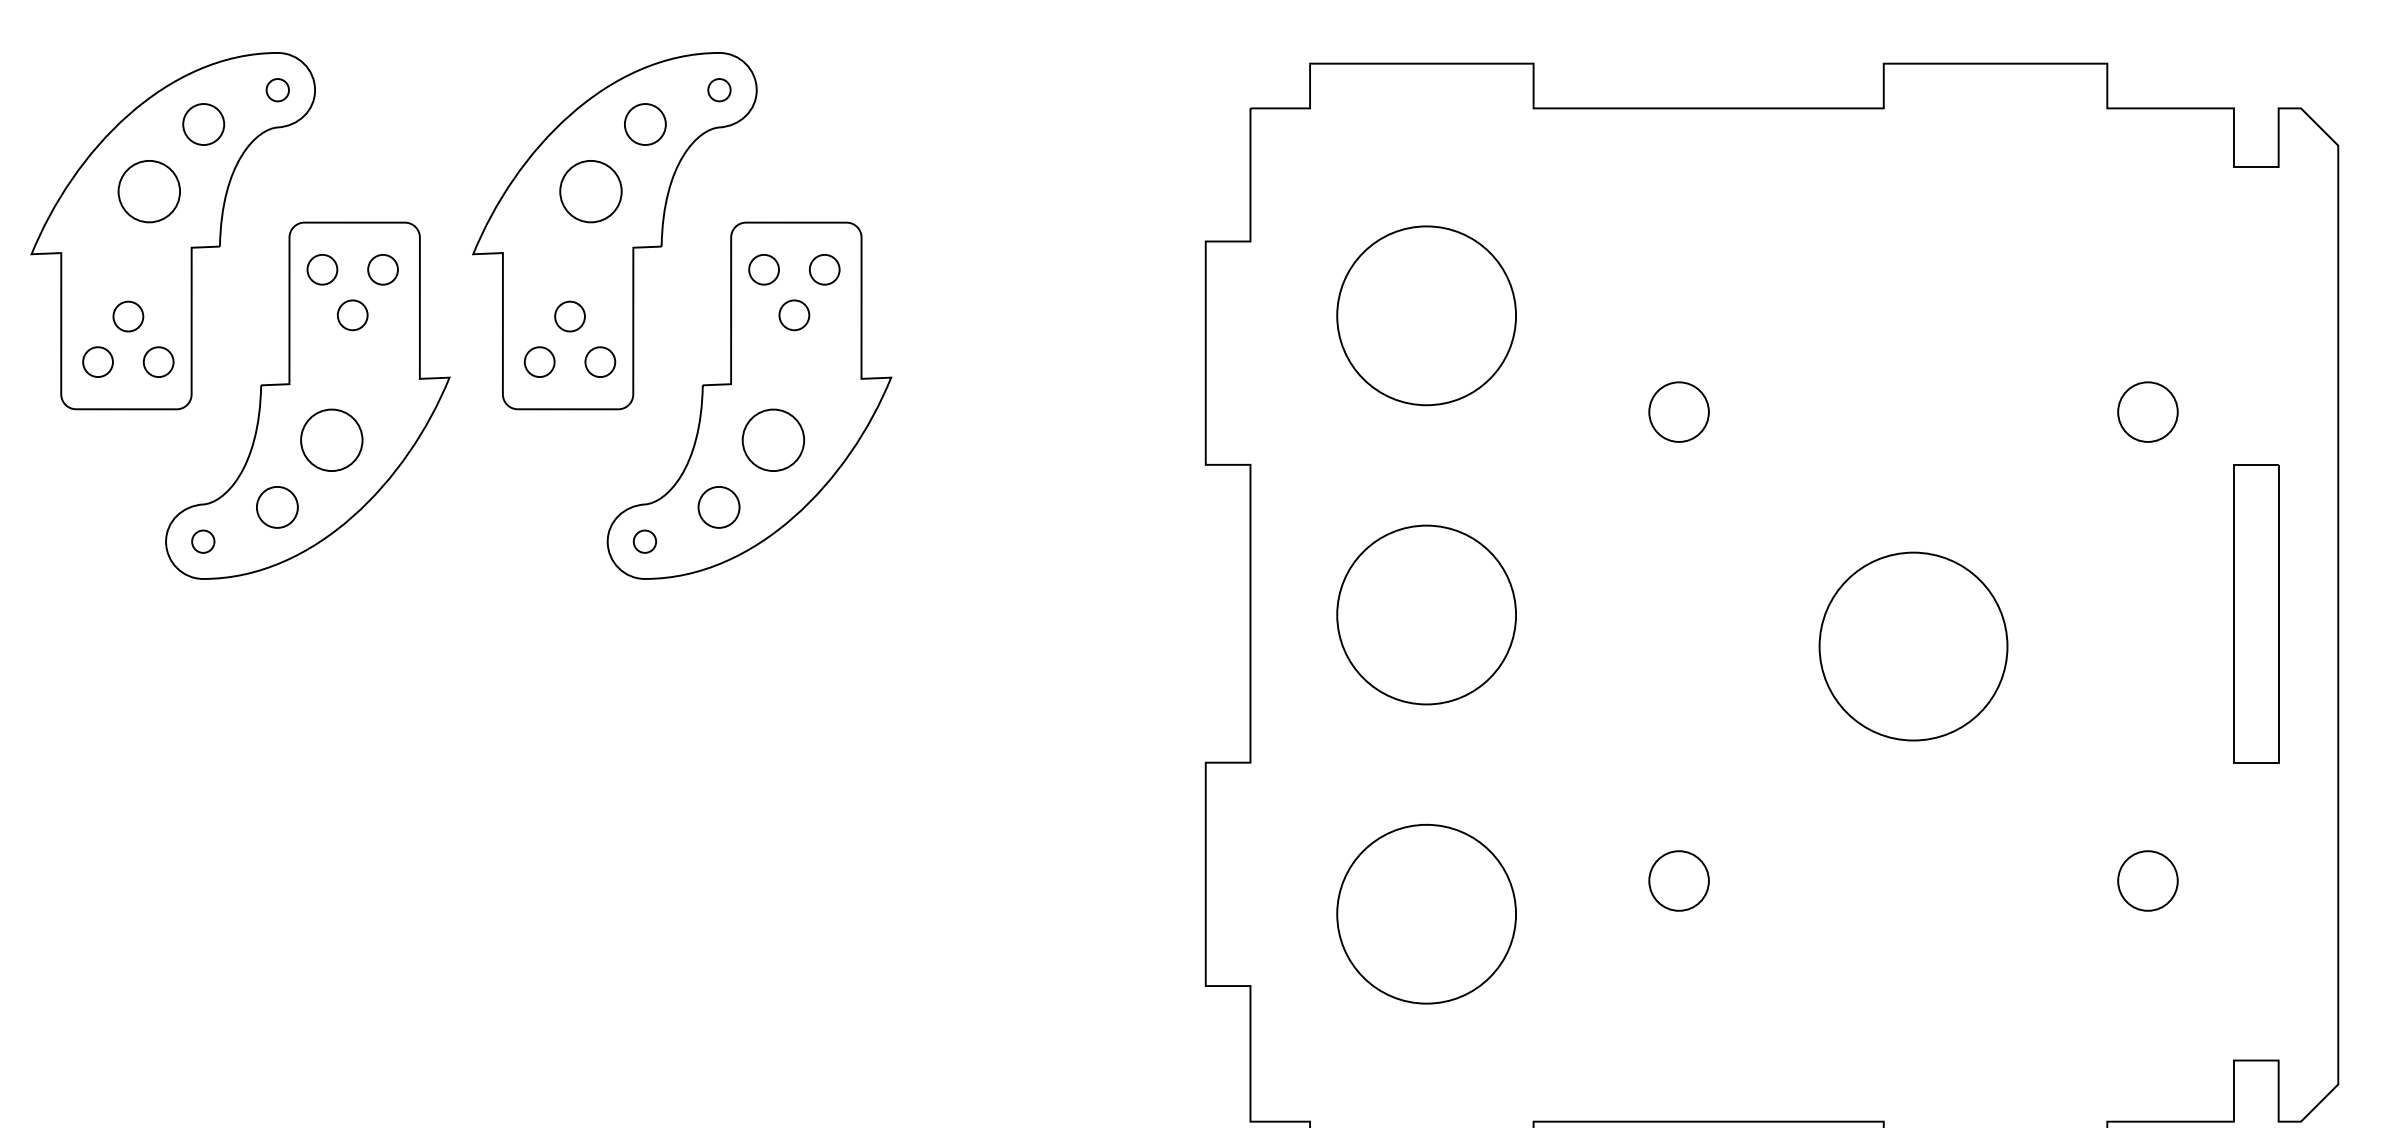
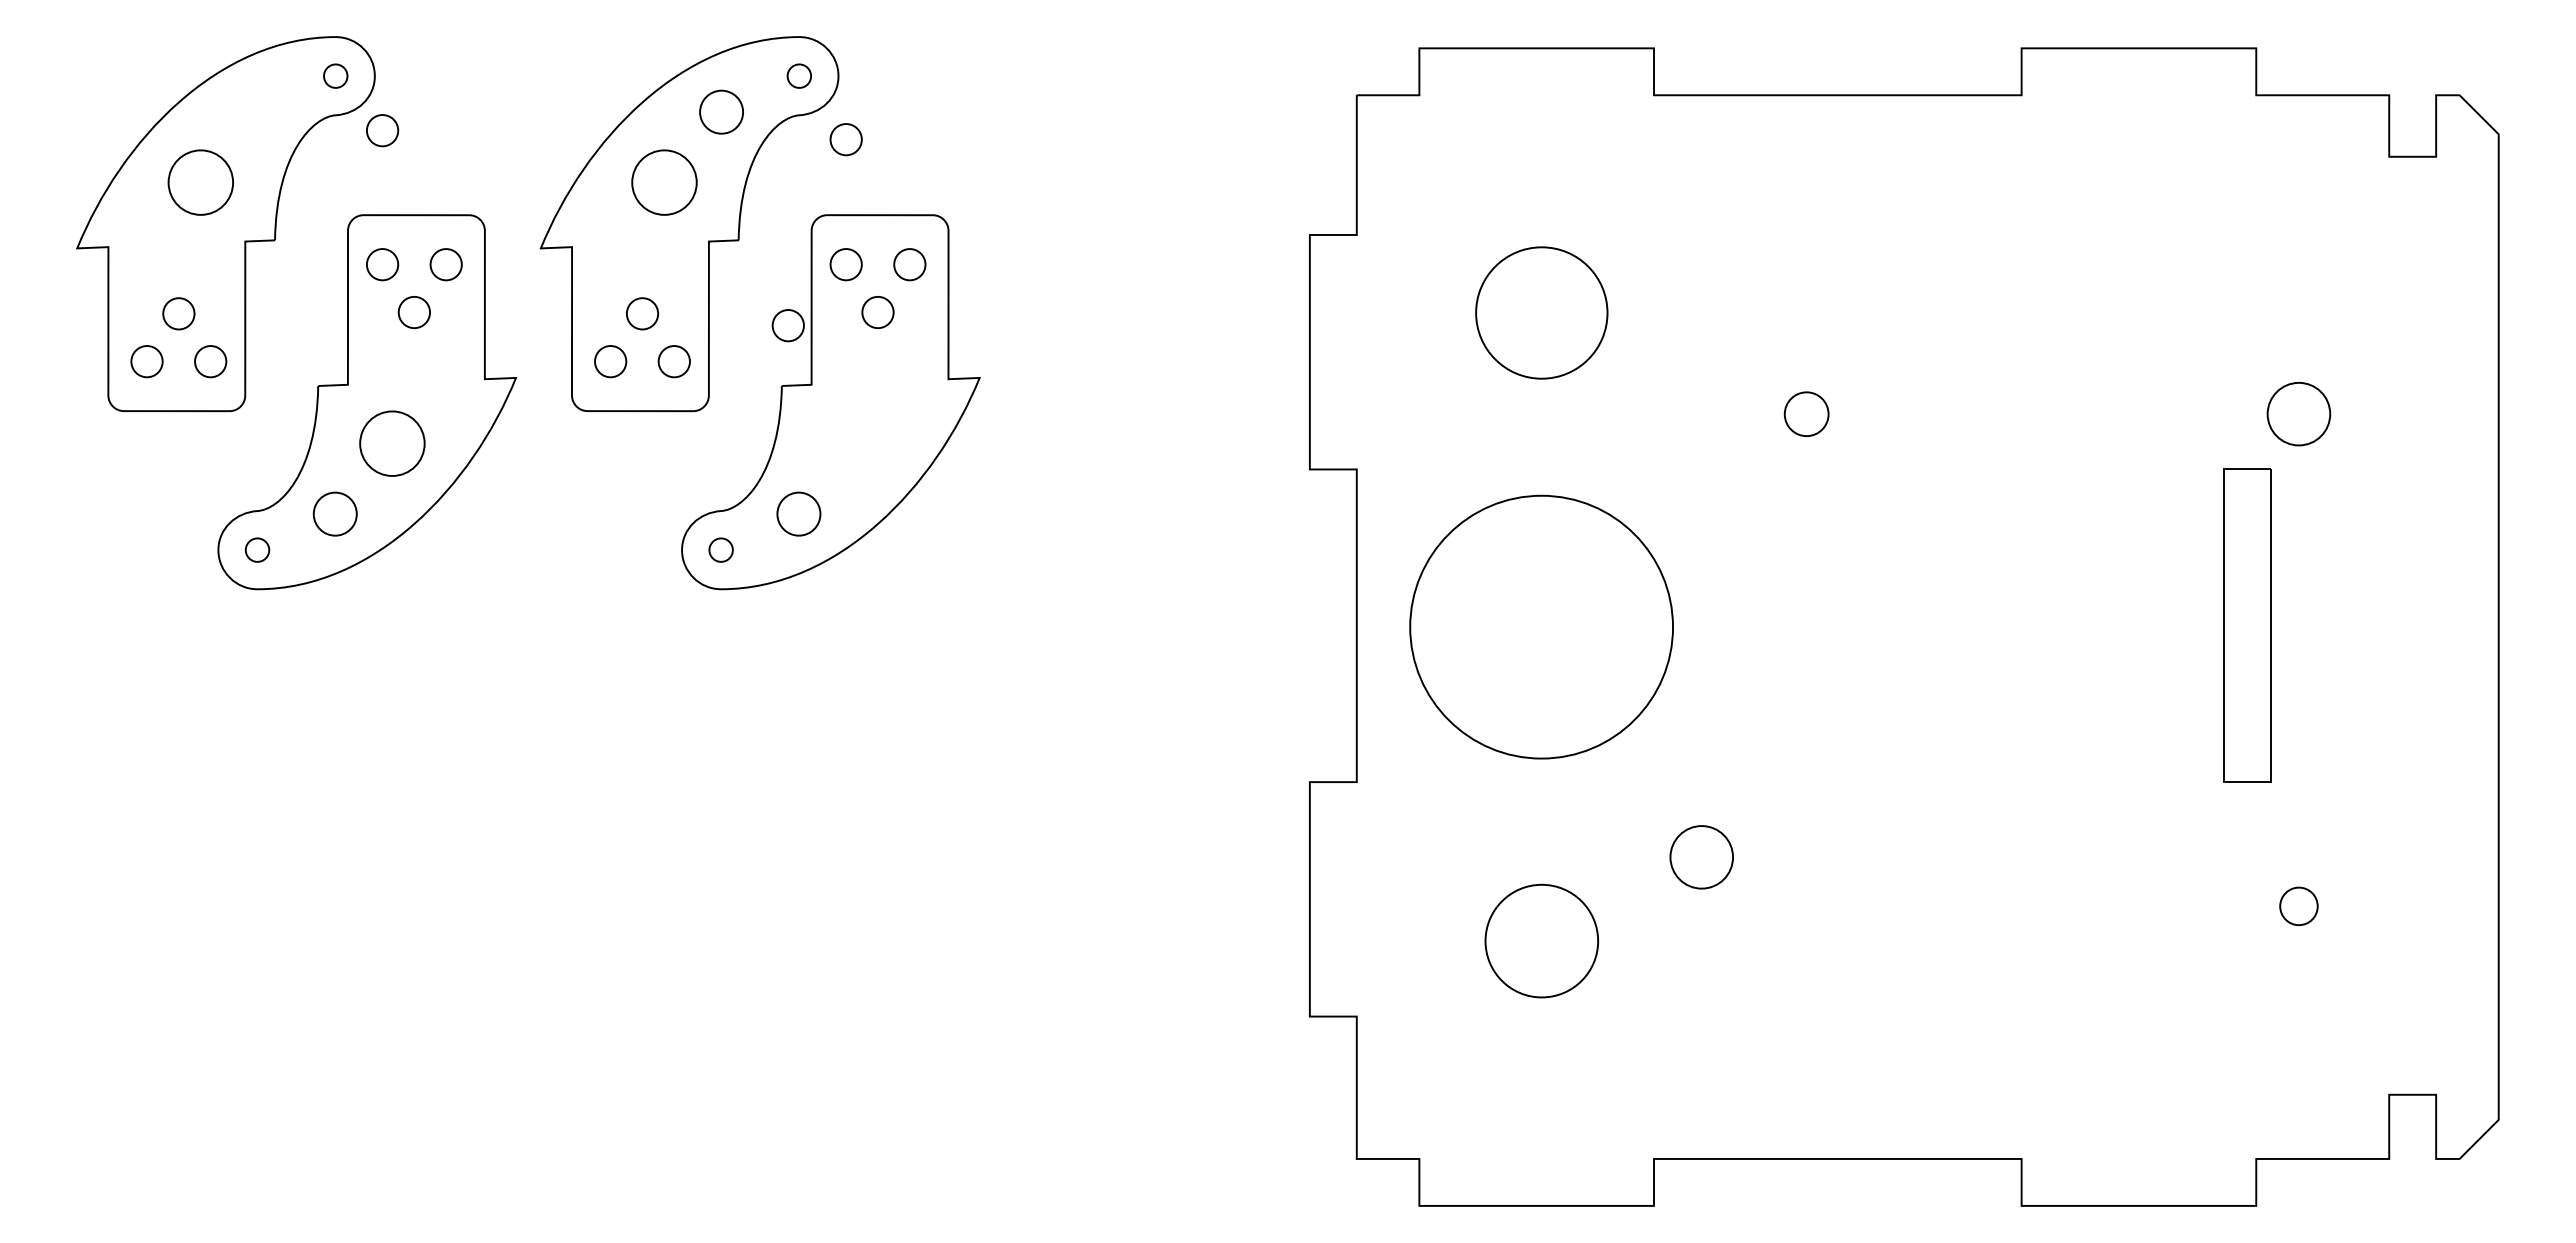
part: (203, 123) -> (257, 111), removed
part: (322, 141) -> (382, 130), added
part: (763, 150) -> (845, 139), added
part: (1426, 315) -> (1541, 312), size x0.7
part: (708, 327) -> (787, 325), added
part: (1678, 412) -> (1806, 414), size x0.7
part: (772, 440) -> (855, 443), removed
part: (2256, 613) -> (2247, 625), moved
part: (1426, 614) -> (1541, 626), size x1.4
part: (1913, 645) -> (2052, 659), removed
part: (1678, 881) -> (1701, 857), moved
part: (2147, 881) -> (2298, 906), size x0.6
part: (1426, 913) -> (1541, 940), size x0.6

